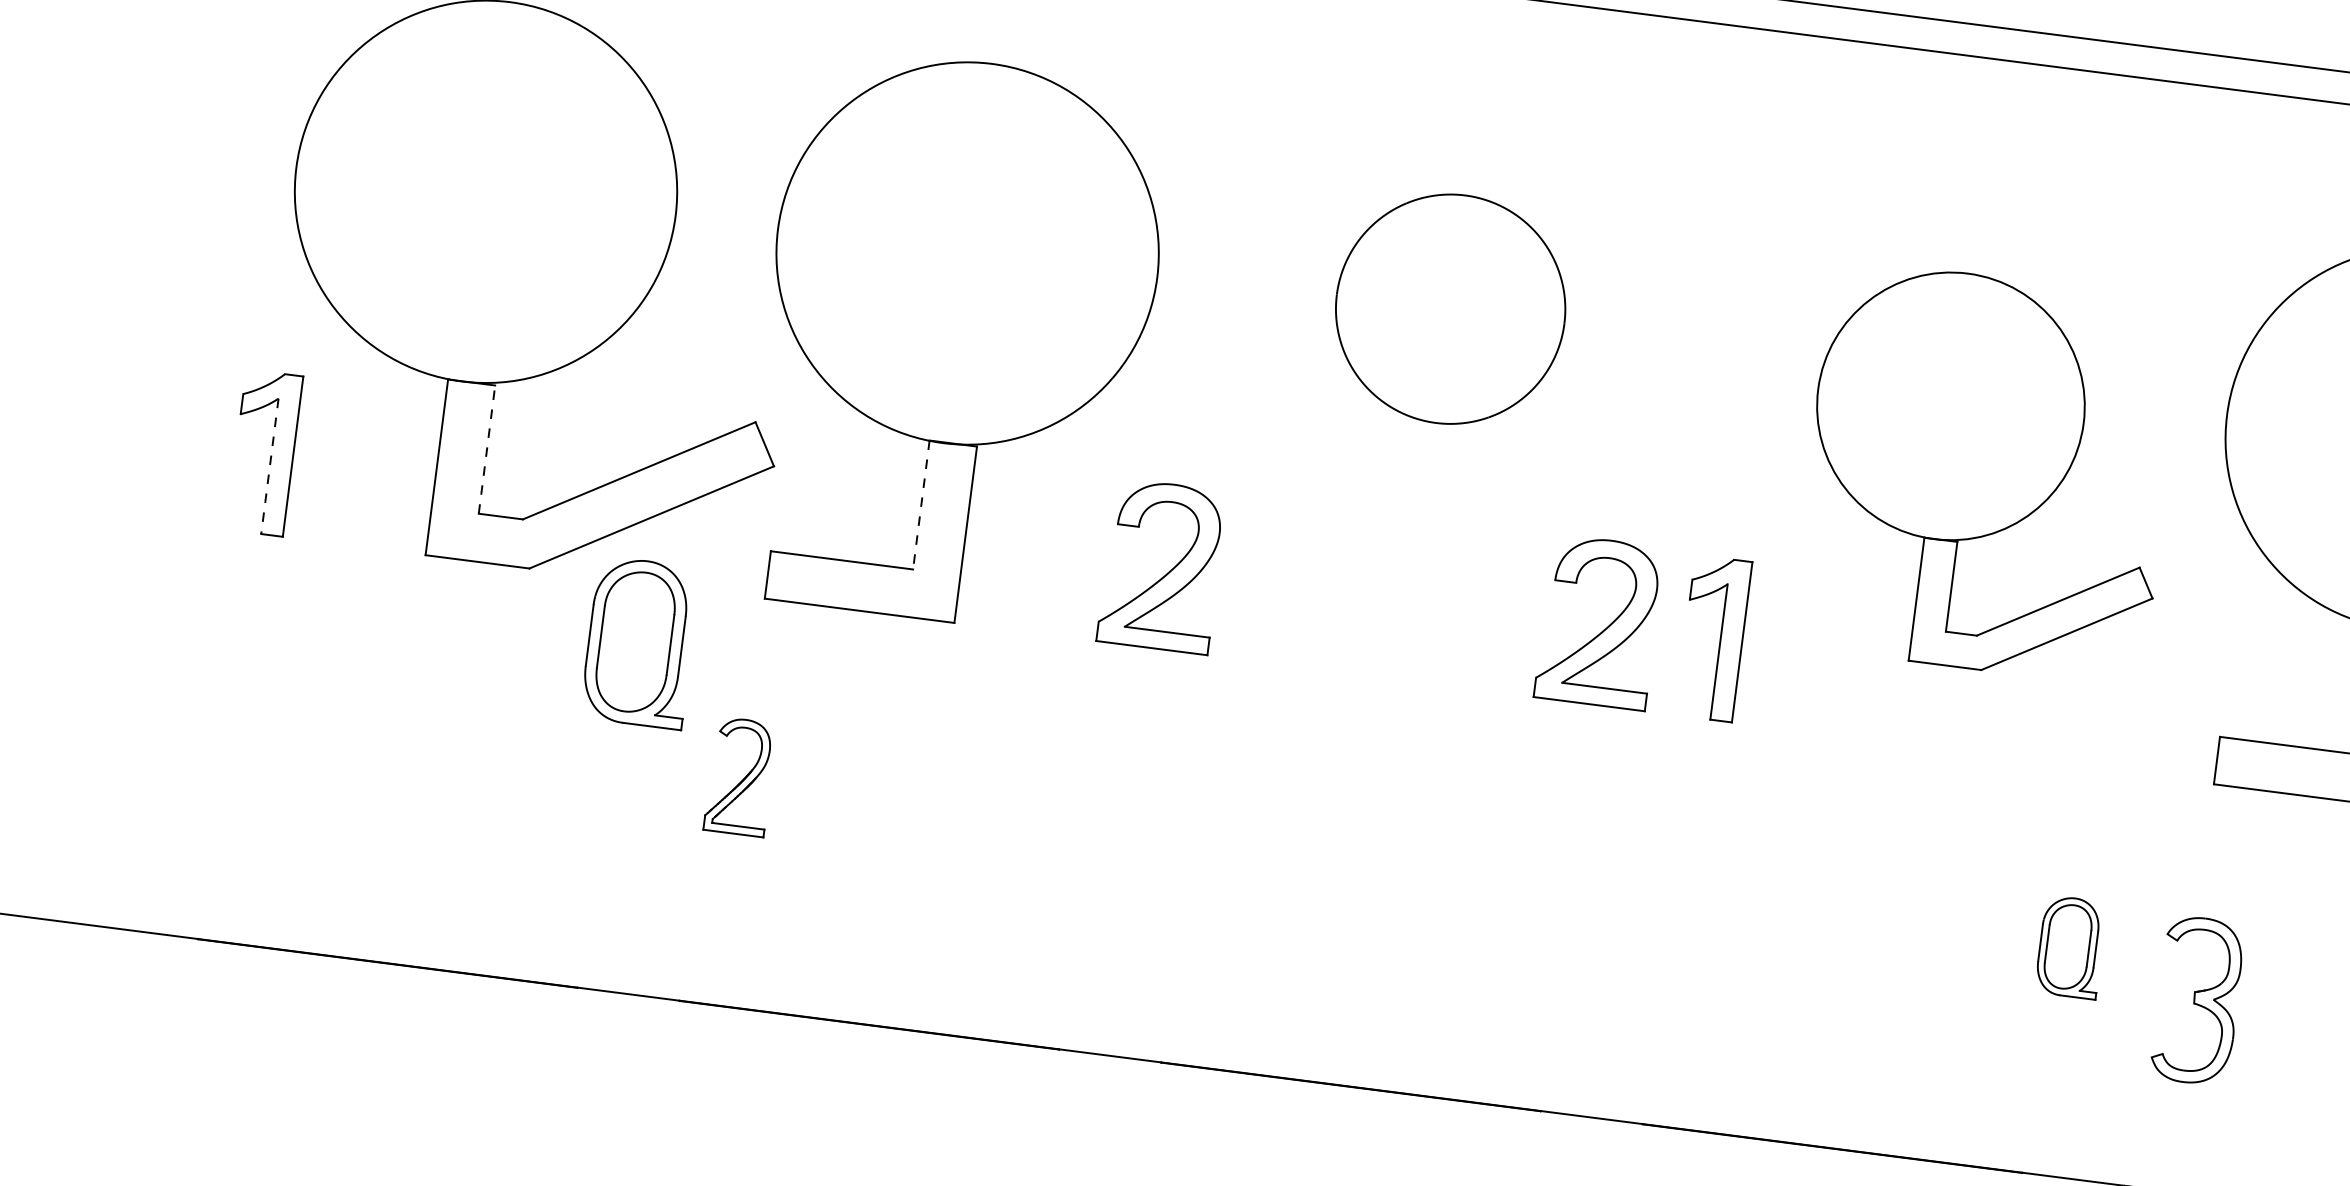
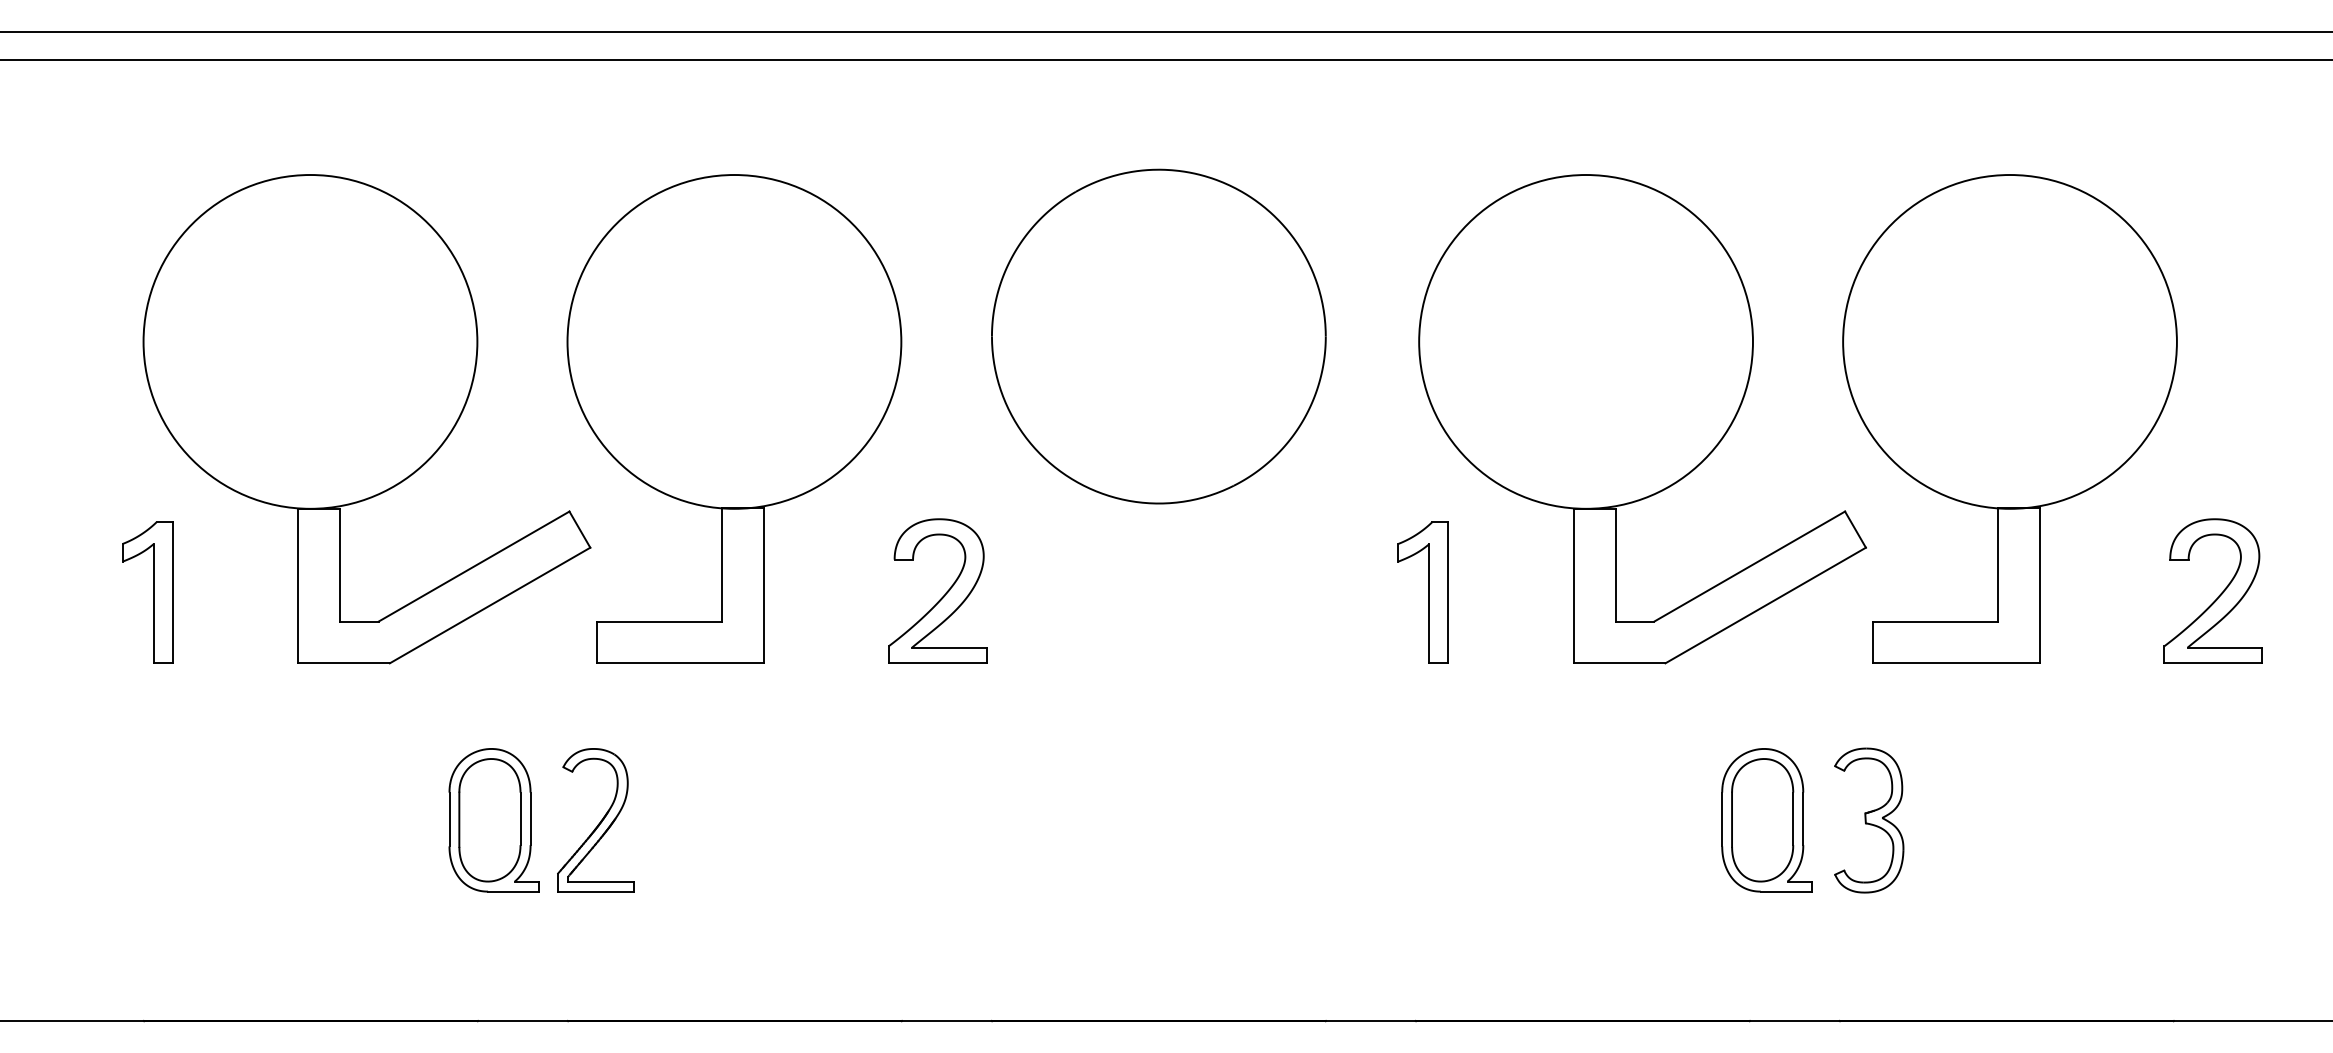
part: (1450, 309) -> (1158, 336), size x1.67
line: (486, 448) -> (339, 564), dashed -> solid
line: (269, 466) -> (153, 603), dashed -> solid
part: (1987, 473) -> (1642, 419), size x1.43
line: (921, 504) -> (722, 564), dashed -> solid
part: (1605, 628) -> (1328, 595), removed
part: (639, 642) -> (493, 820), moved
part: (740, 776) -> (595, 820), size x1.43
part: (2070, 947) -> (1766, 820), size x1.67
part: (2198, 1000) -> (1869, 820), moved

